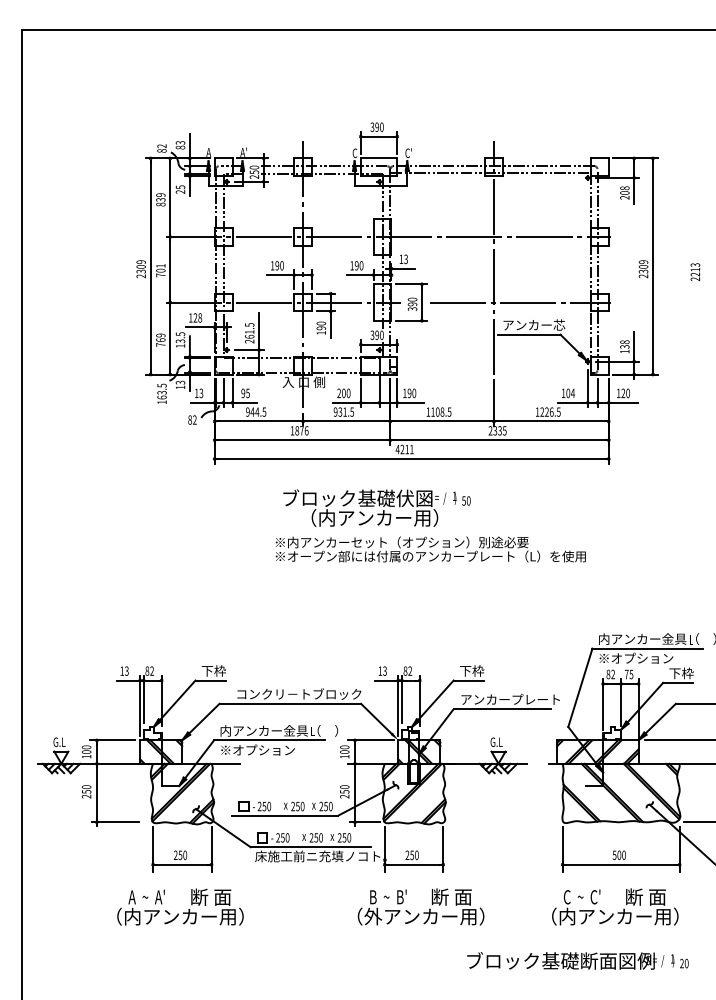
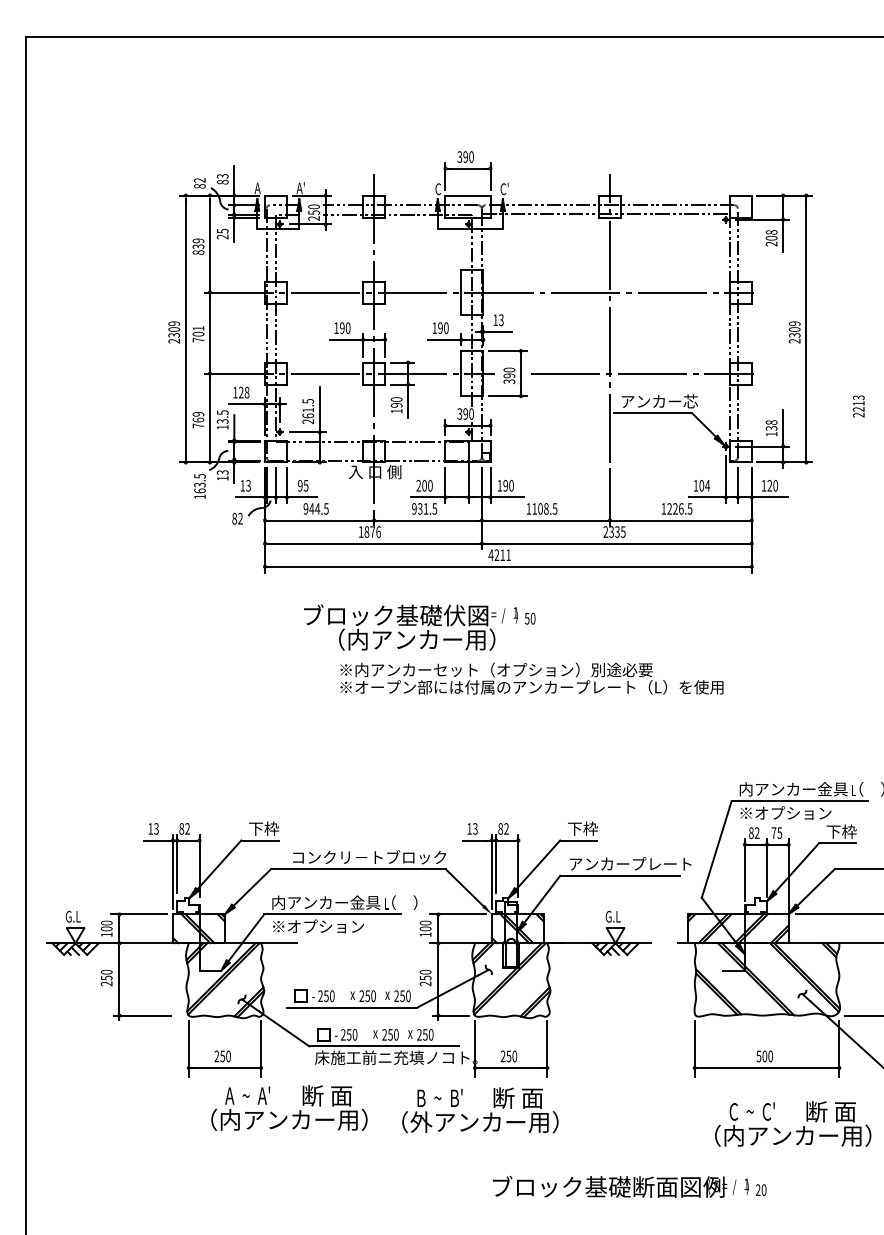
text: (695, 272) -> (858, 406), moved
text: (376, 507) -> (419, 626), moved
text: (180, 906) -> (289, 1107), moved
text: (420, 906) -> (479, 1109), moved
text: (615, 906) -> (793, 1123), moved
text: (577, 960) -> (629, 1186), moved

